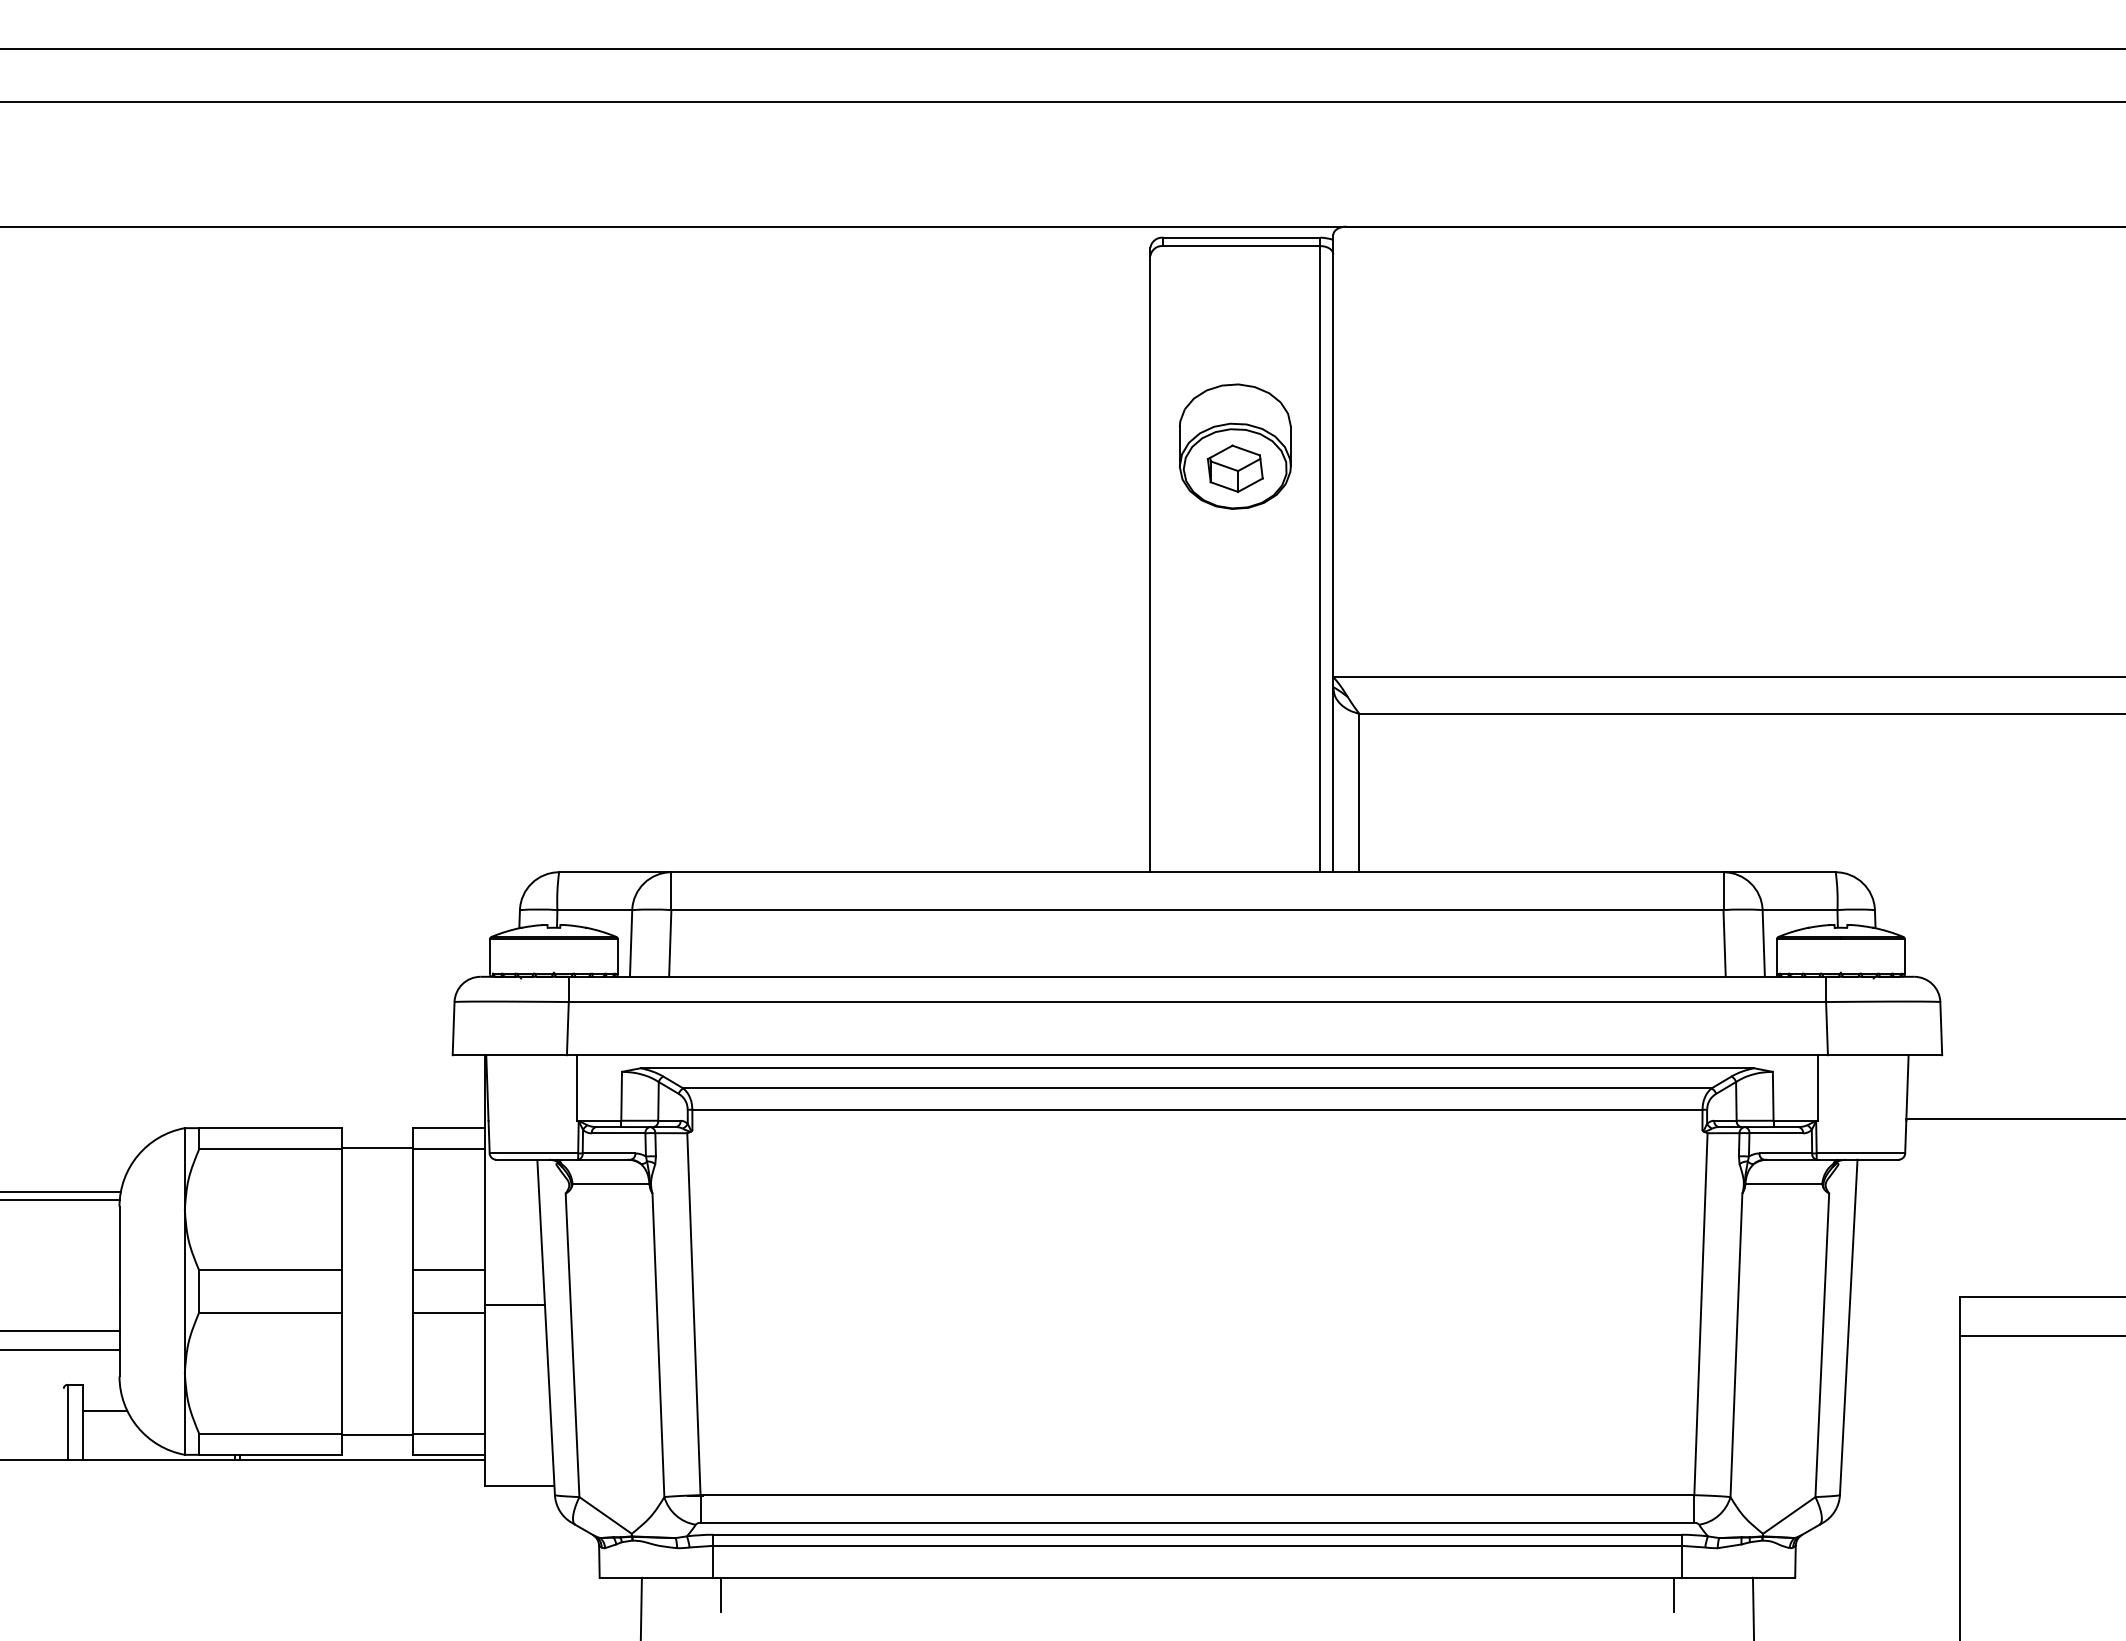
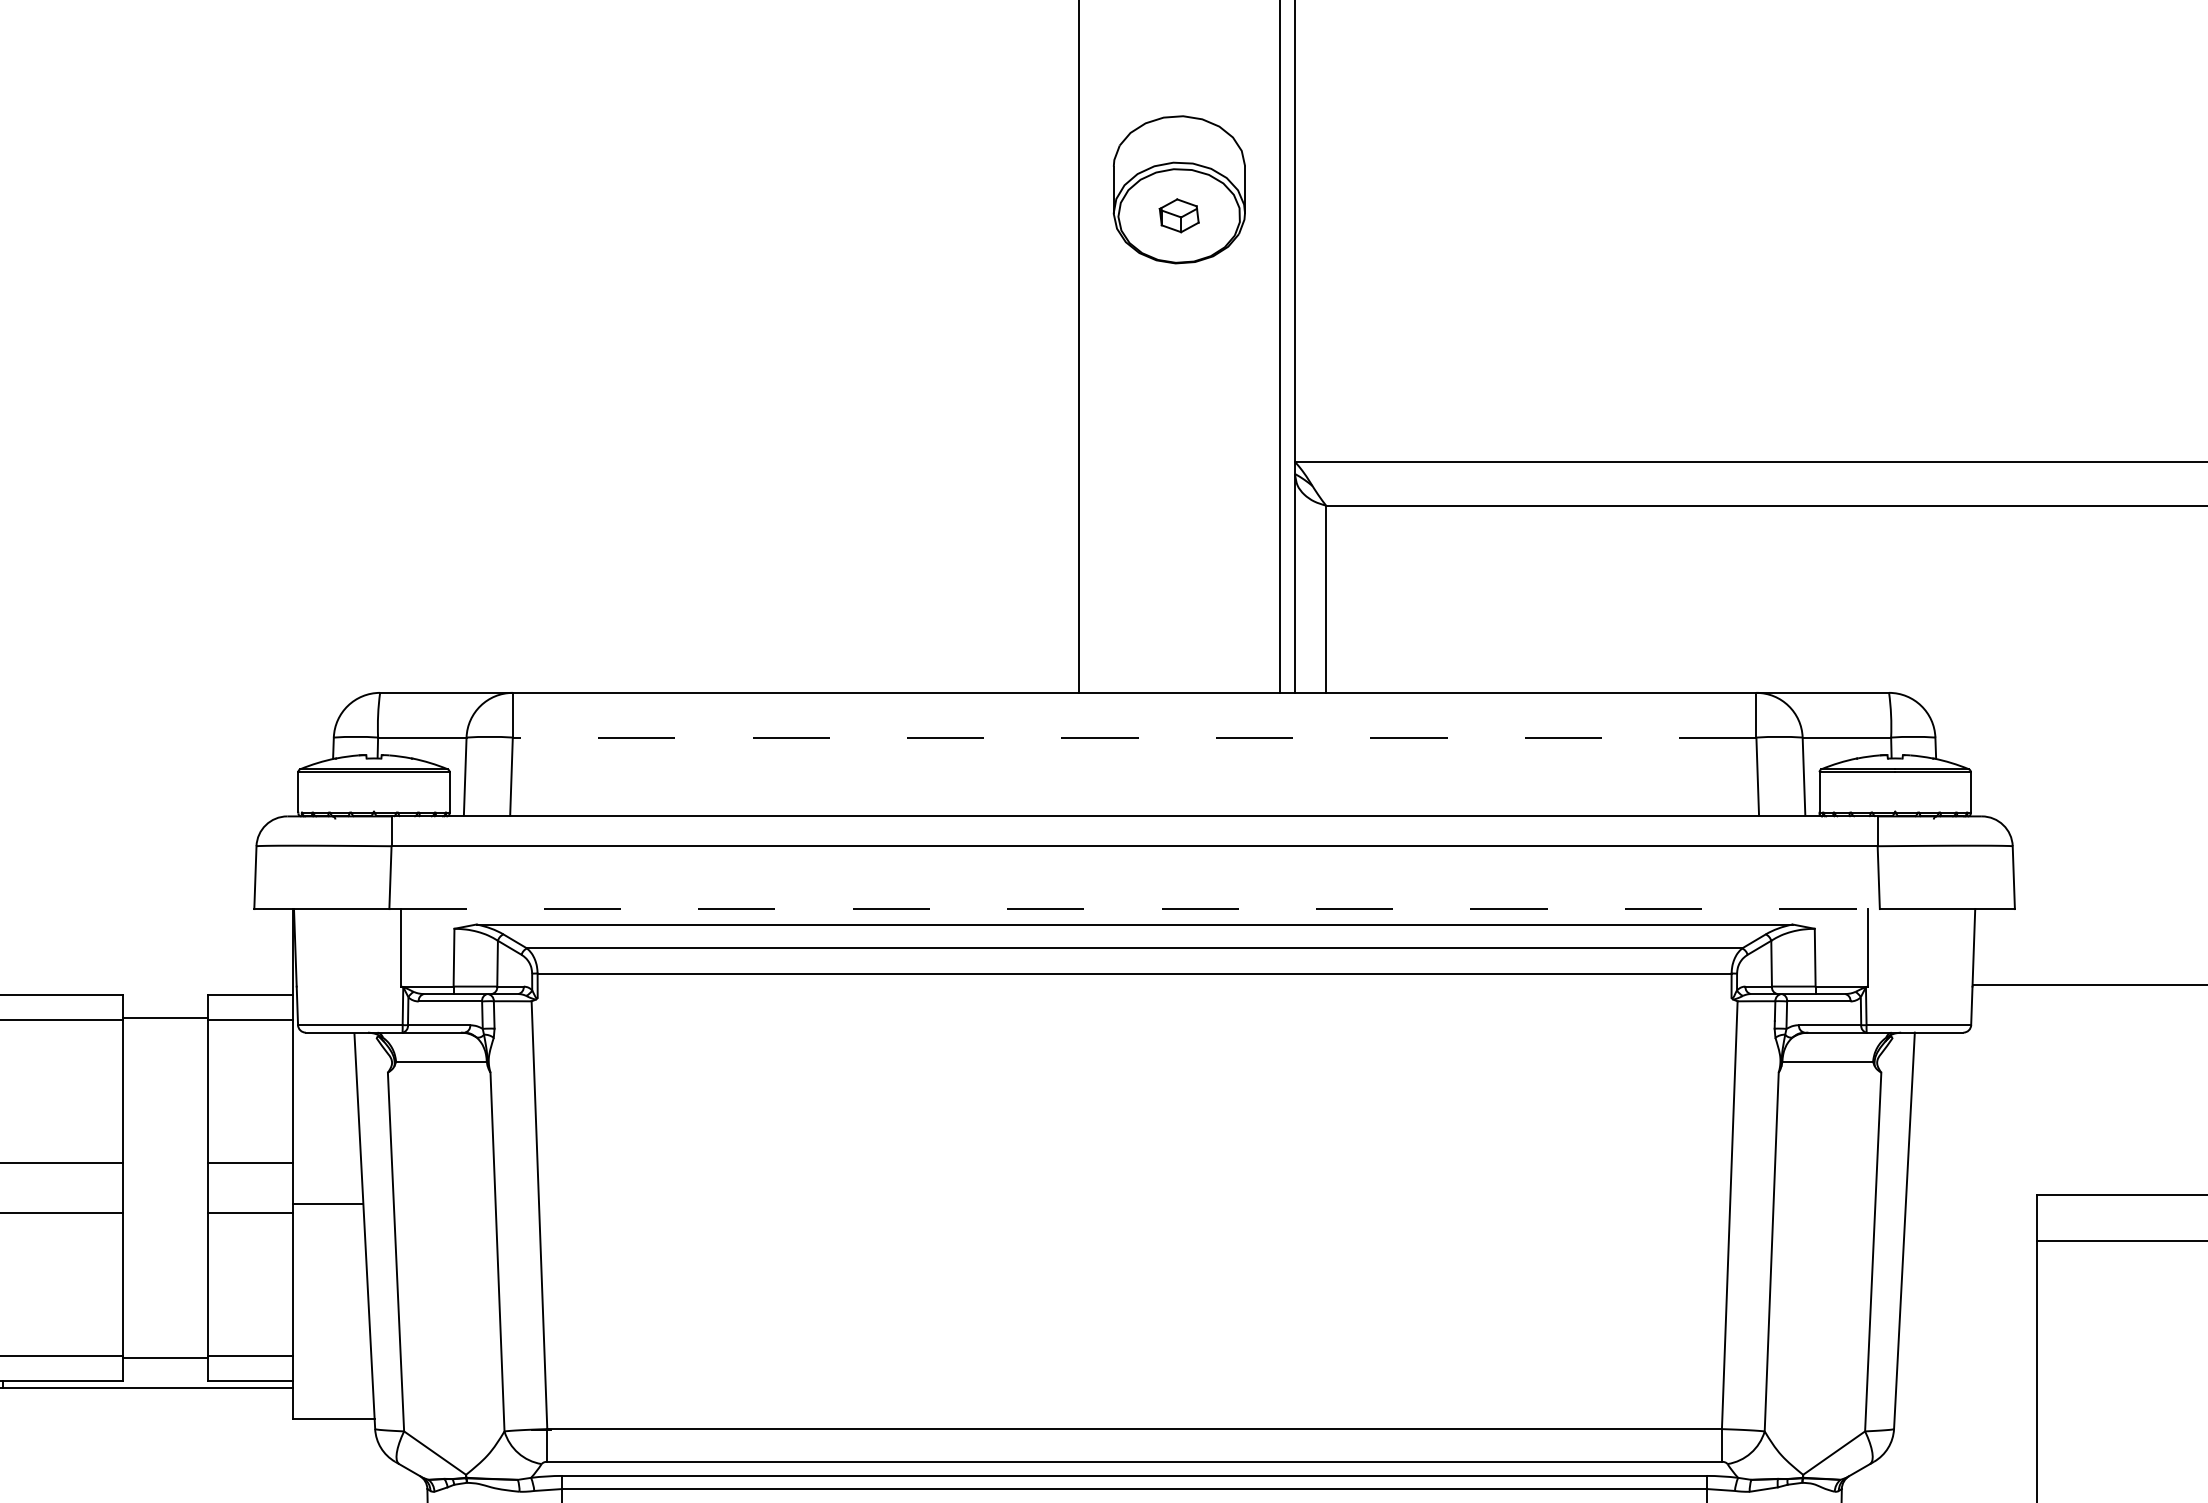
part: (1234, 468) -> (1178, 215), size x0.6
line: (1196, 910) -> (1133, 738), solid -> dashed
line: (1197, 1055) -> (1134, 909), solid -> dashed

